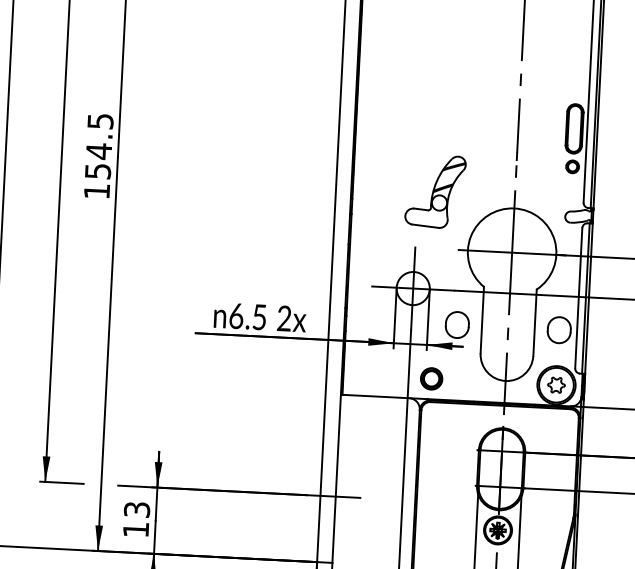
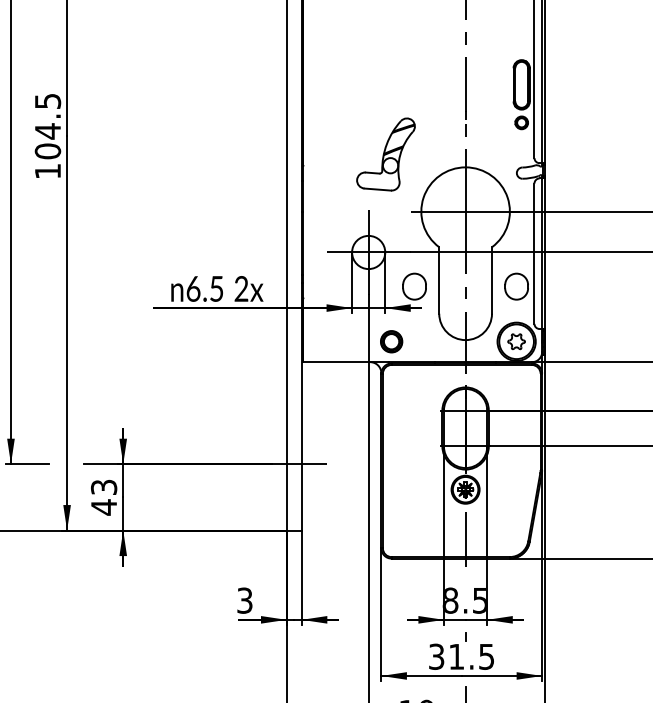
text: (97, 171) -> (47, 151), 154.5 -> 104.5
text: (135, 529) -> (103, 507), 13 -> 43

